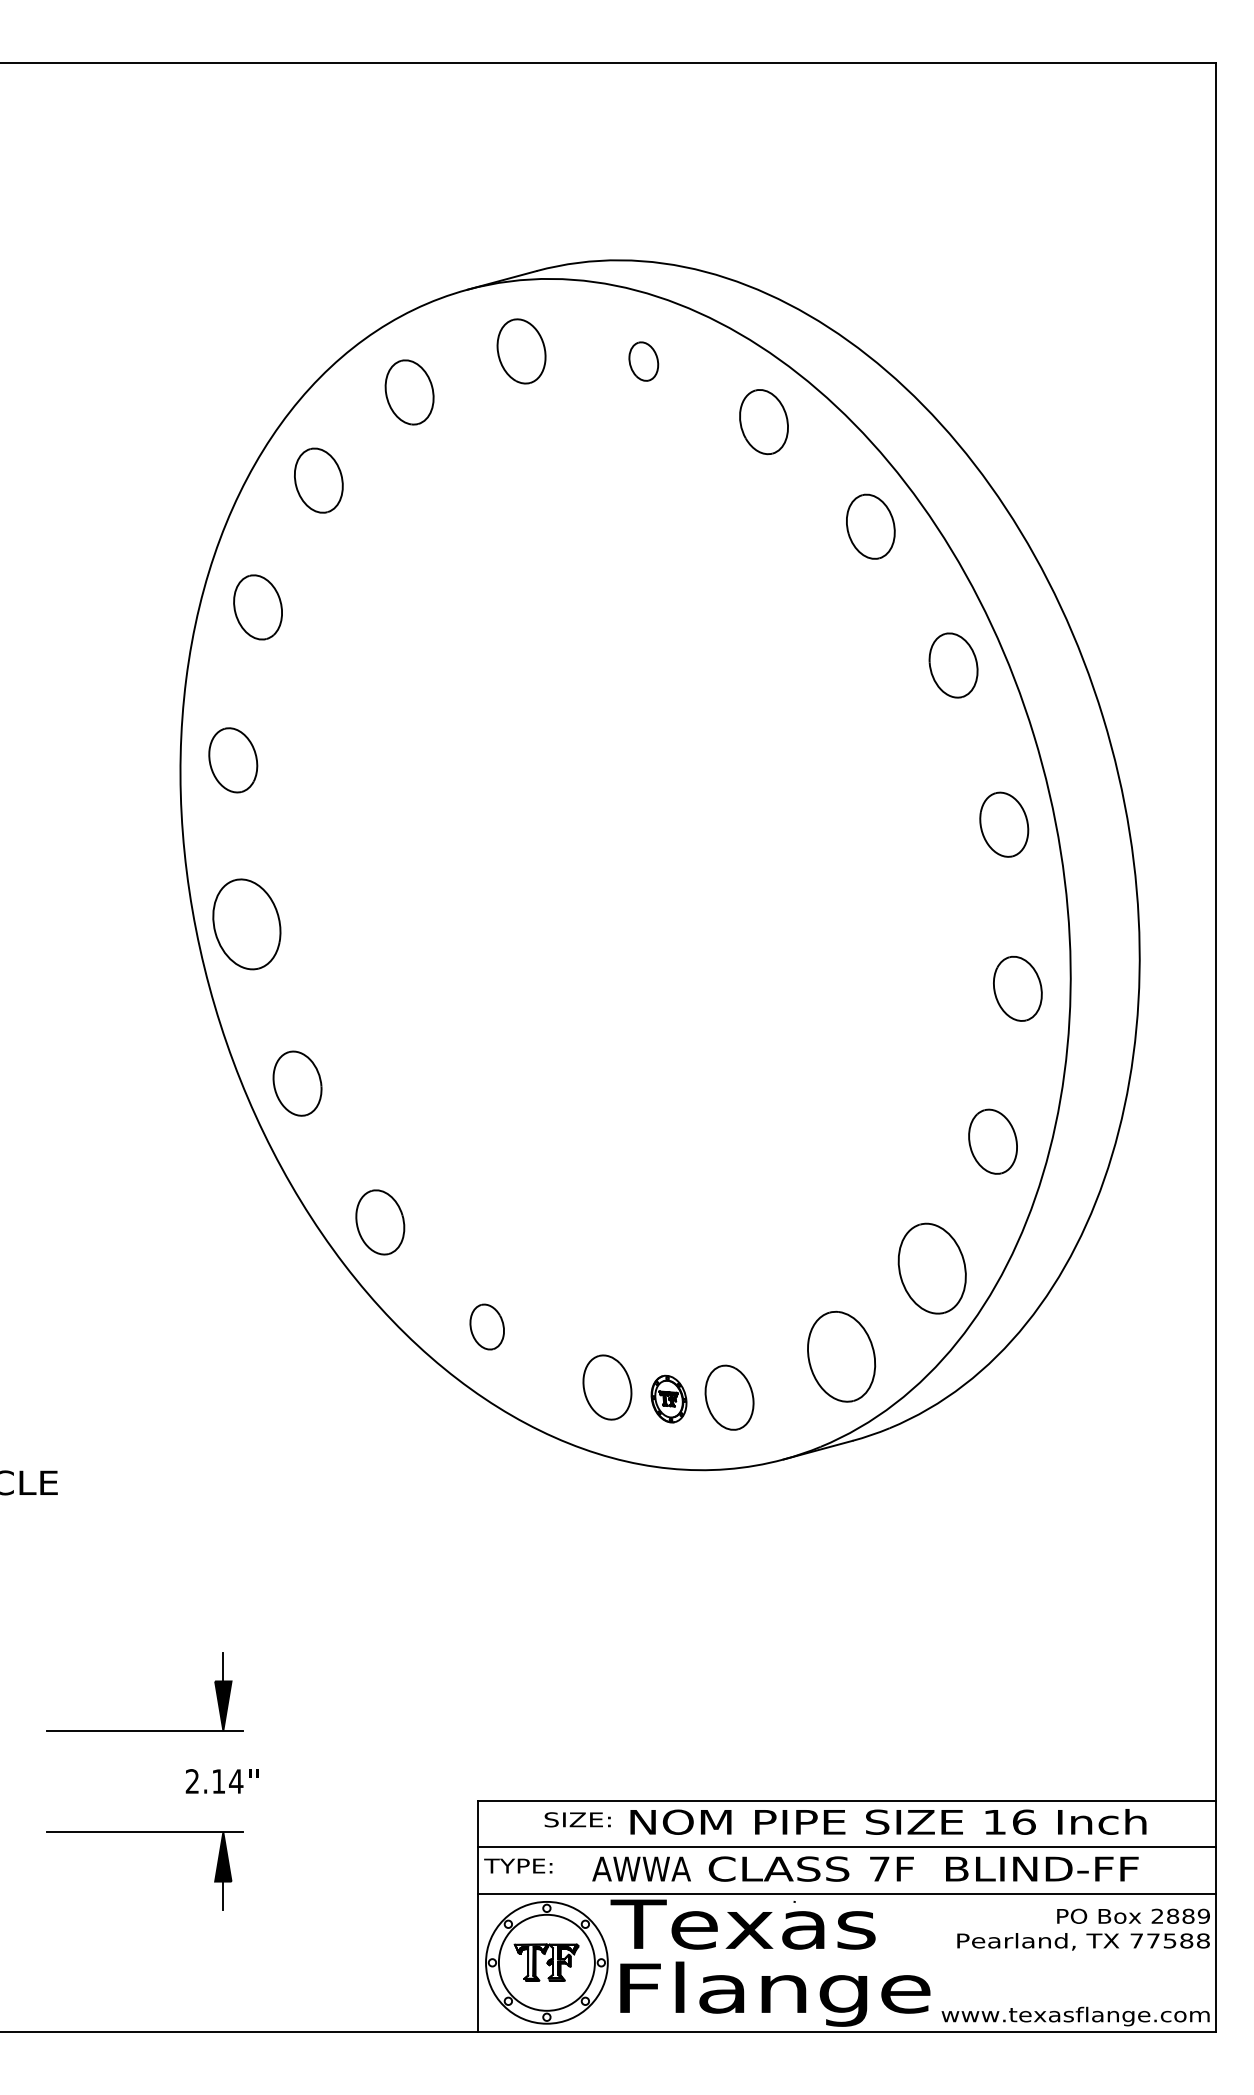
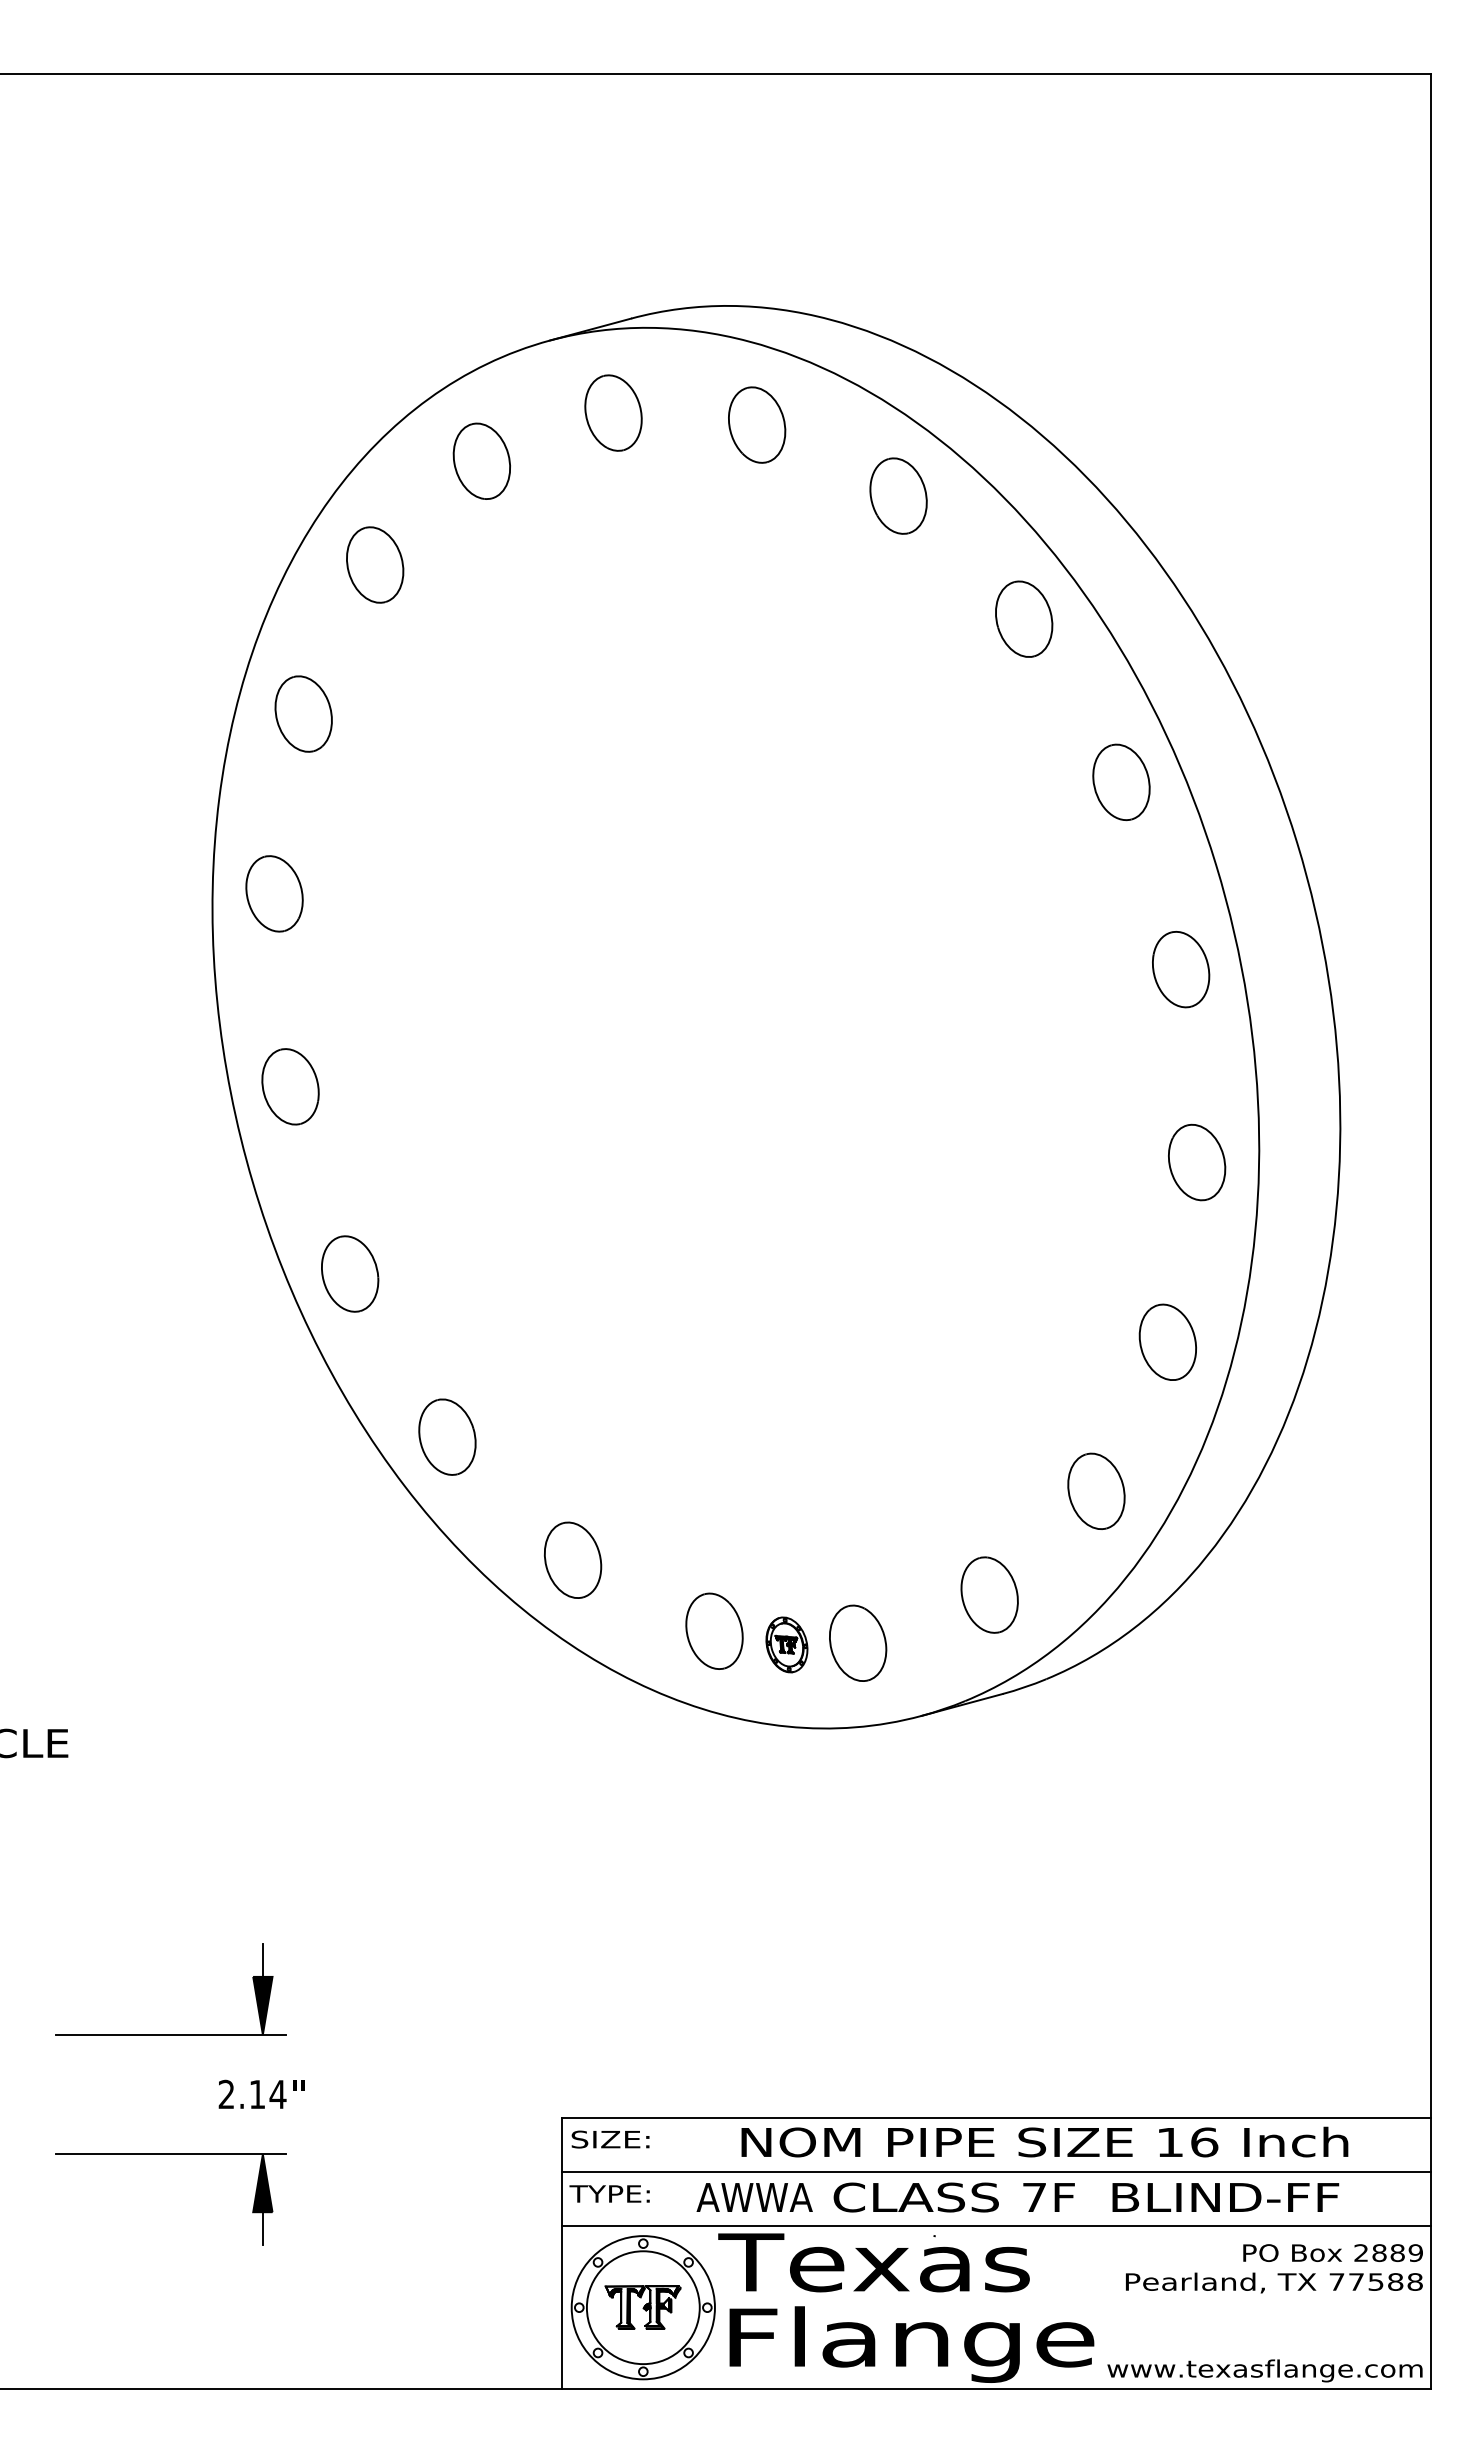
part: (644, 361) -> (757, 424), size x1.67
part: (246, 924) -> (290, 1086), size x0.71
part: (932, 1267) -> (1096, 1490), size x0.71
part: (487, 1326) -> (573, 1559), size x1.43
part: (841, 1356) -> (989, 1594), size x0.71
text: (577, 1819) -> (610, 2139), moved

